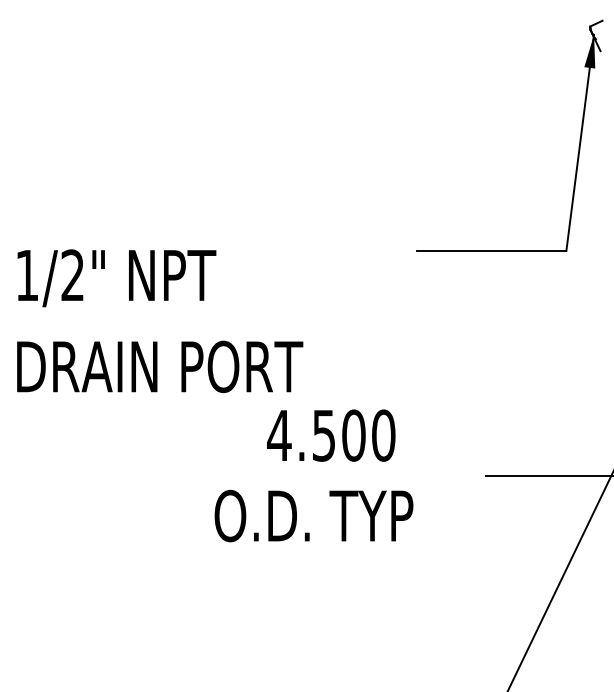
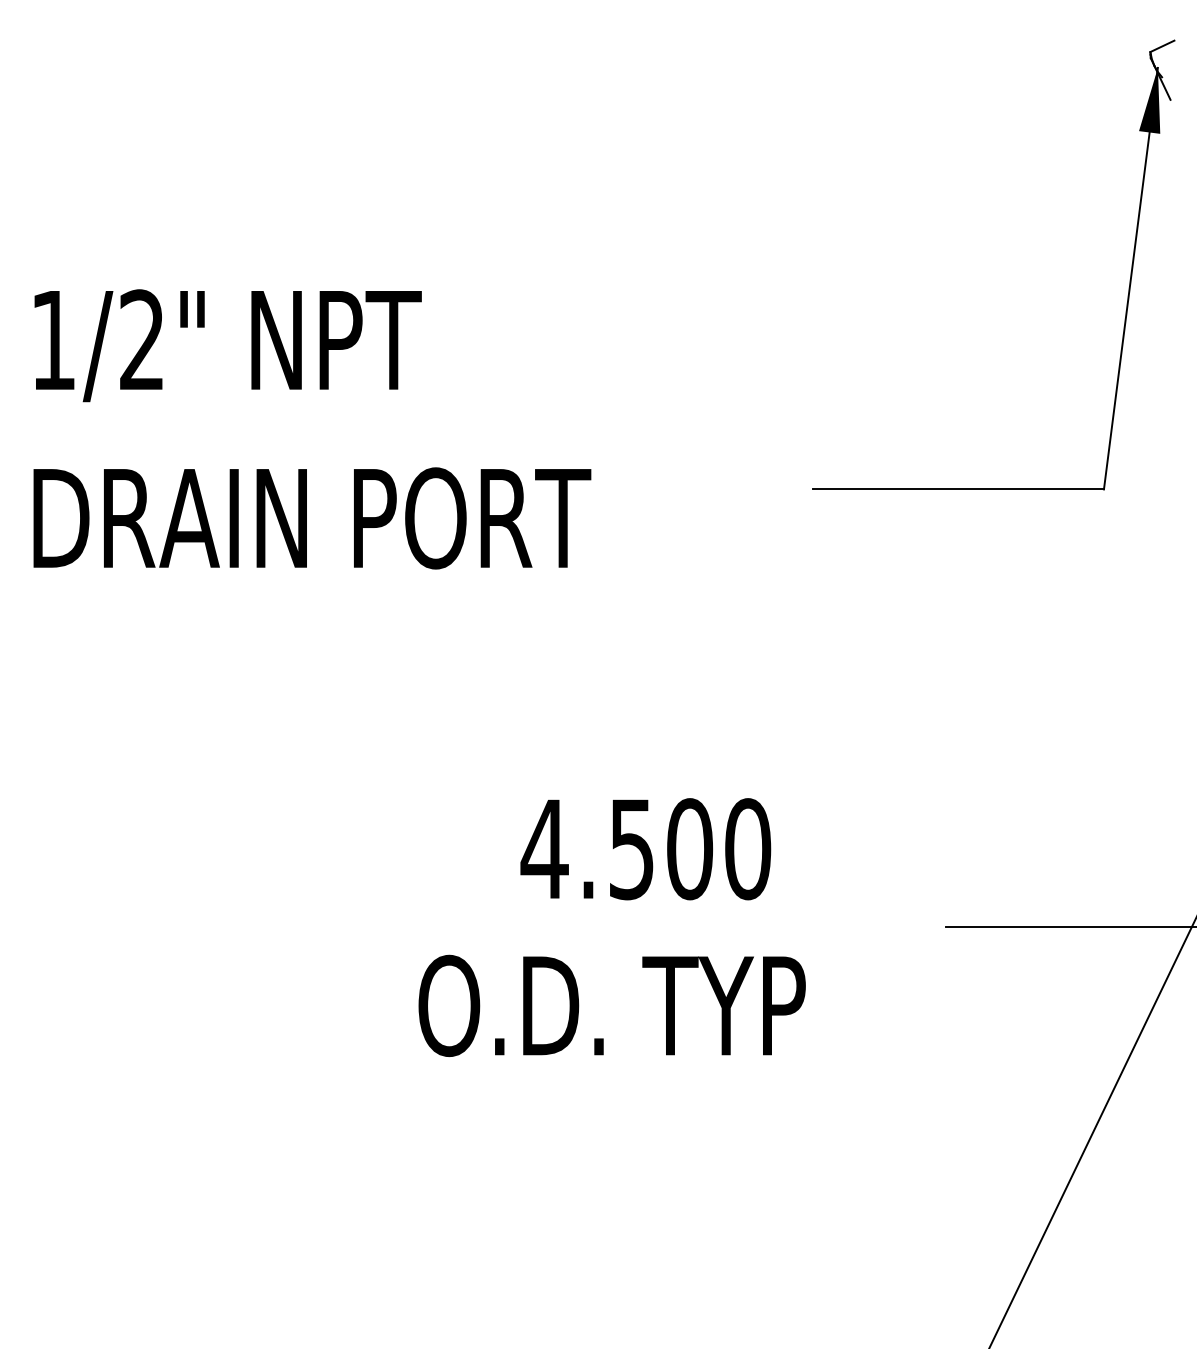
text: (160, 321) -> (313, 429), moved

